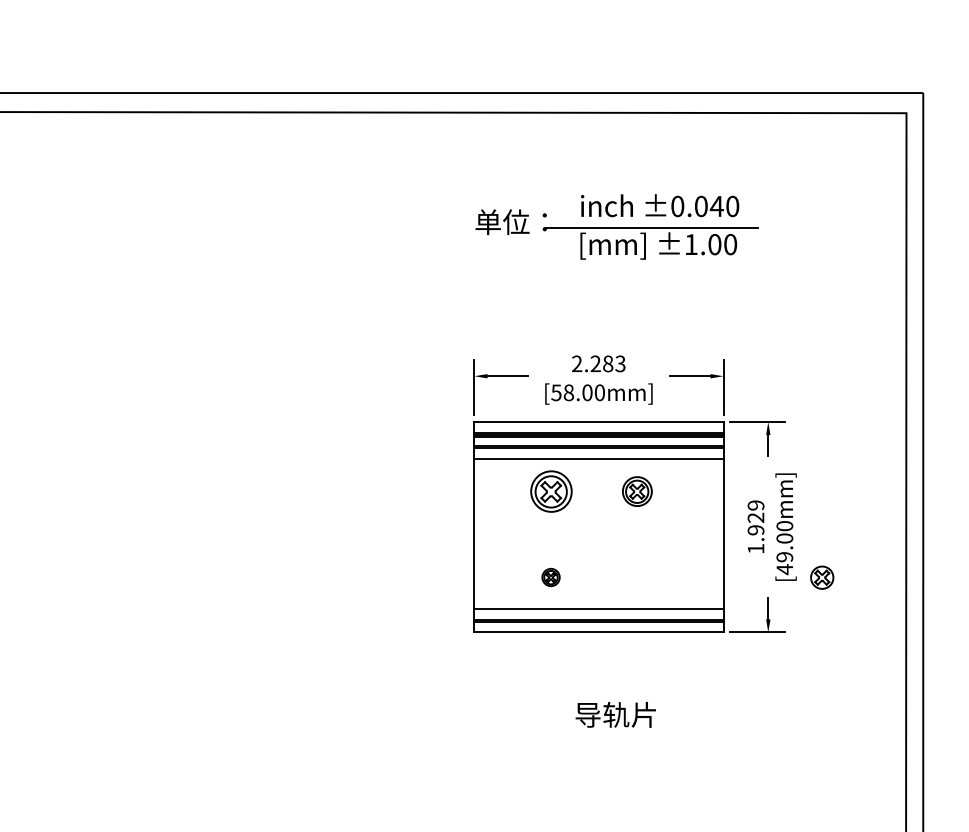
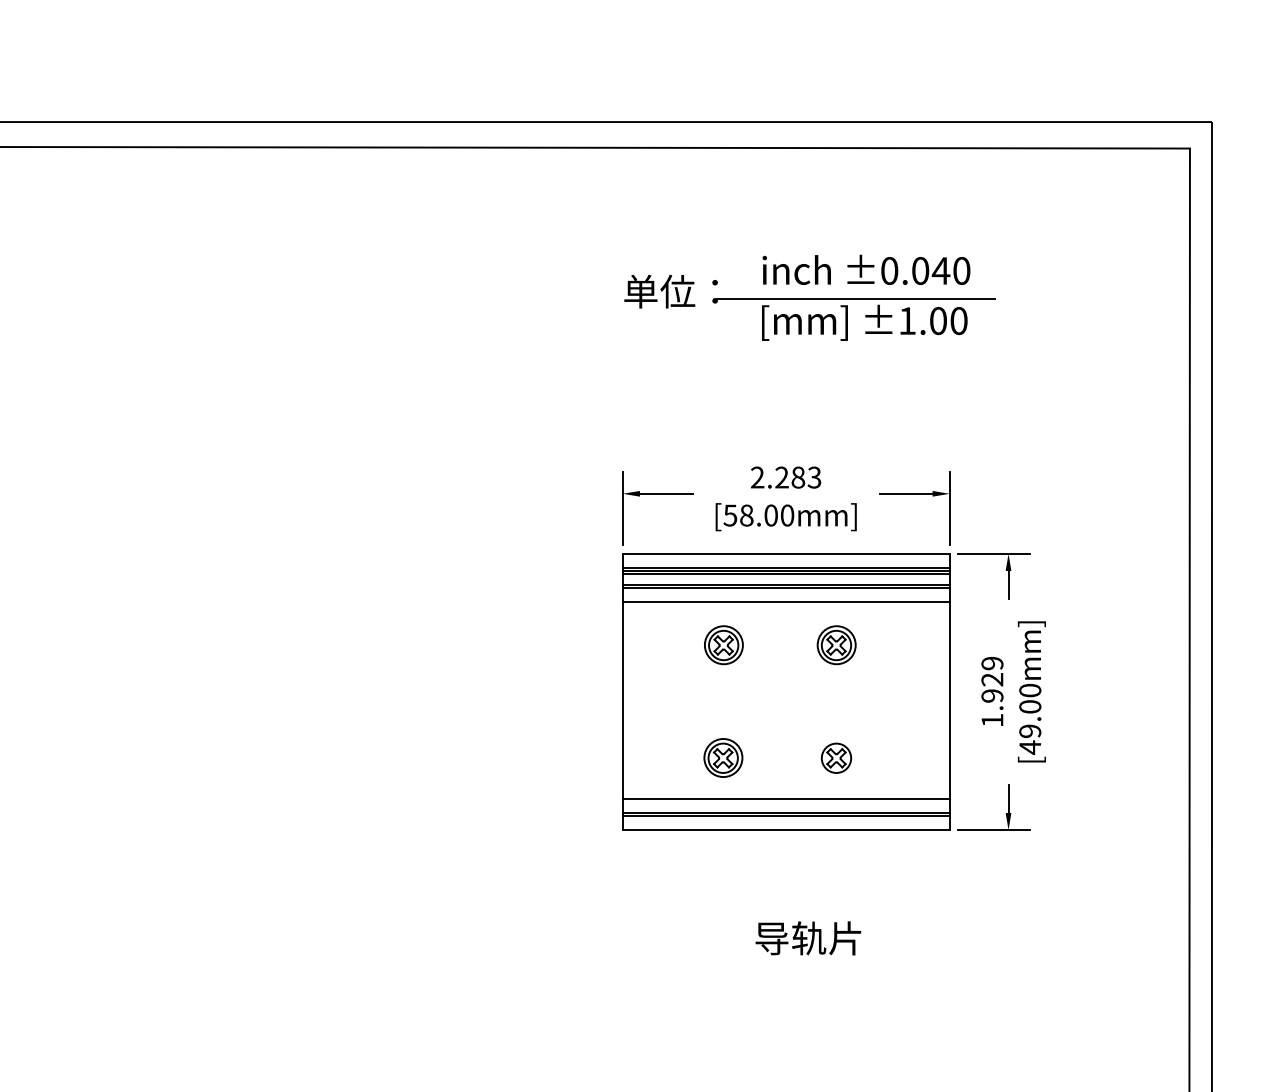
part: (551, 491) -> (723, 645), size x0.71
part: (550, 577) -> (722, 758), size x1.67
part: (822, 577) -> (836, 758), moved

